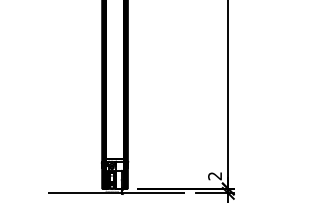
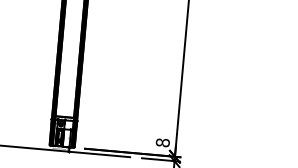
text: (215, 176) -> (163, 143), 2 -> 8

